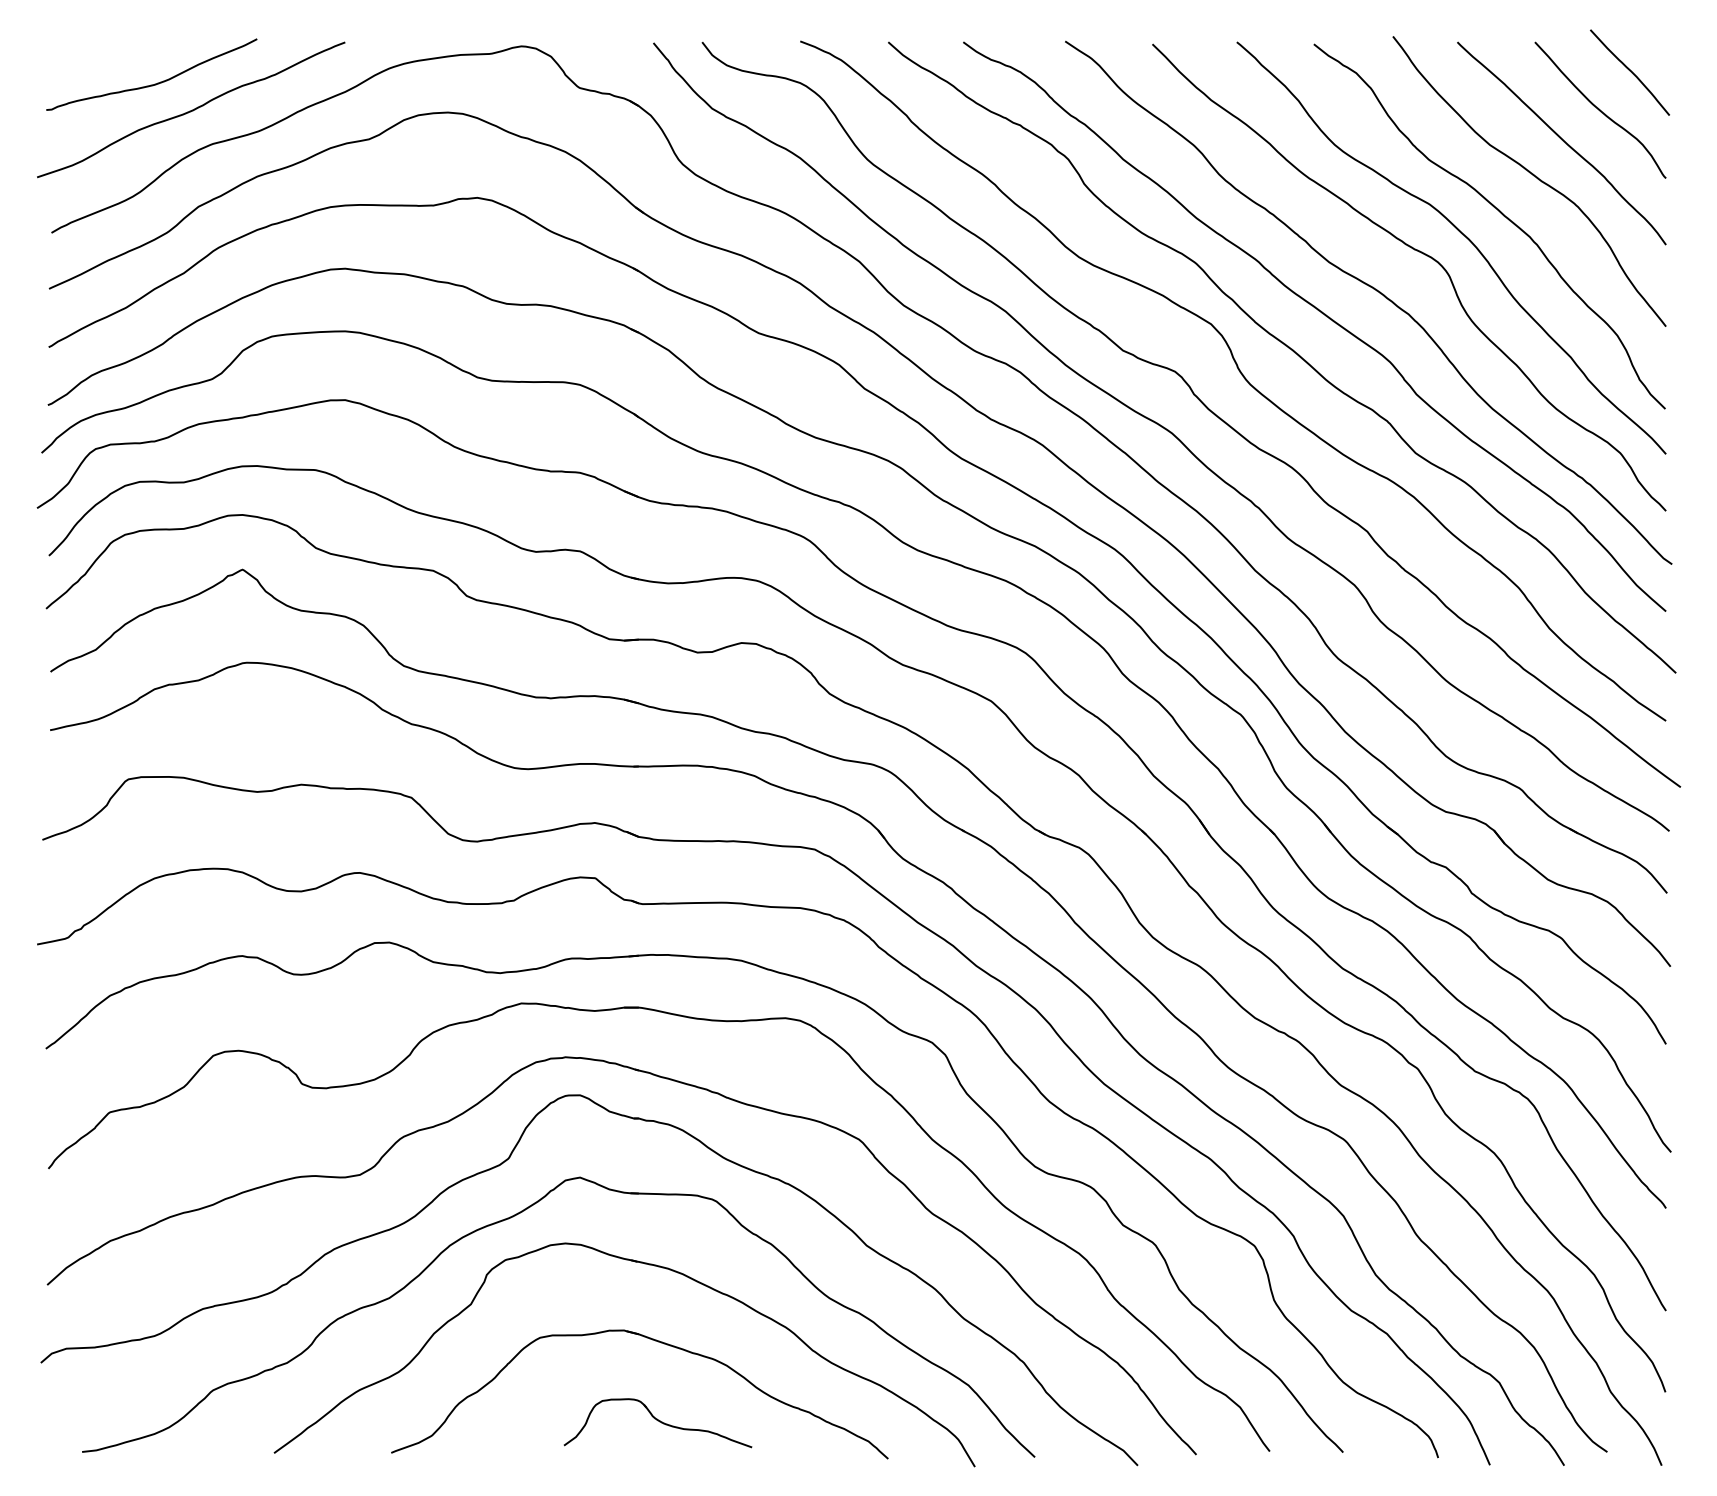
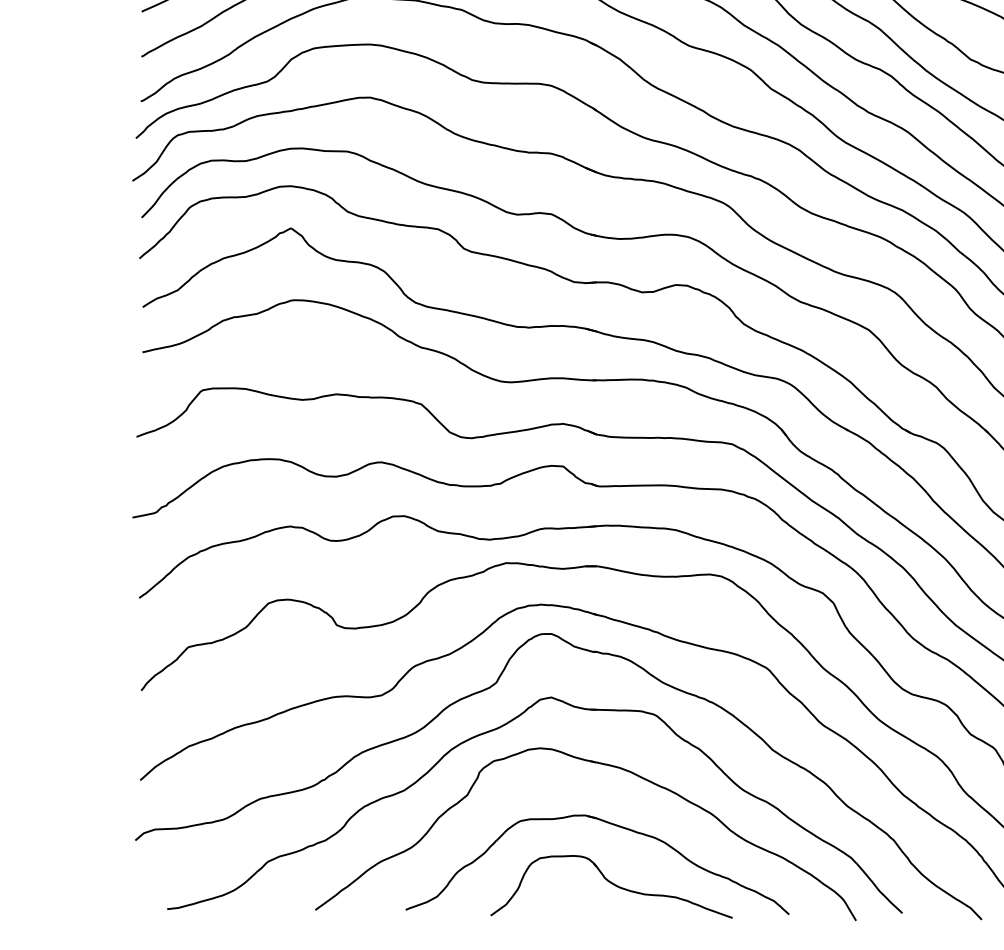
part: (657, 1423) -> (611, 887), size x1.67

